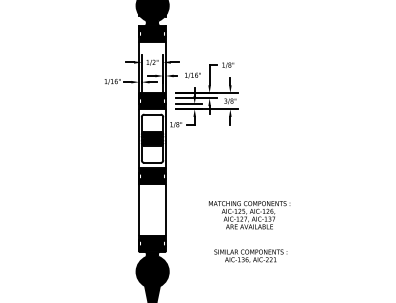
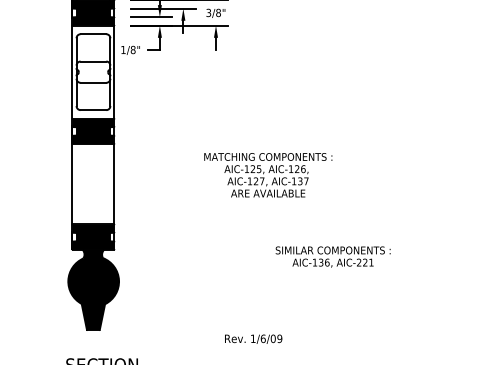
fill: (152, 138) -> (93, 71), removed
text: (249, 215) -> (268, 175), moved
text: (250, 255) -> (332, 255), moved

